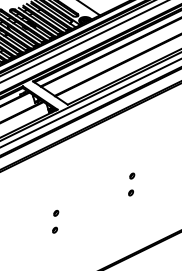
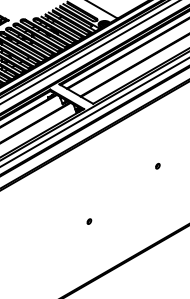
part: (130, 192) -> (157, 181), removed
part: (56, 213) -> (89, 205), removed

